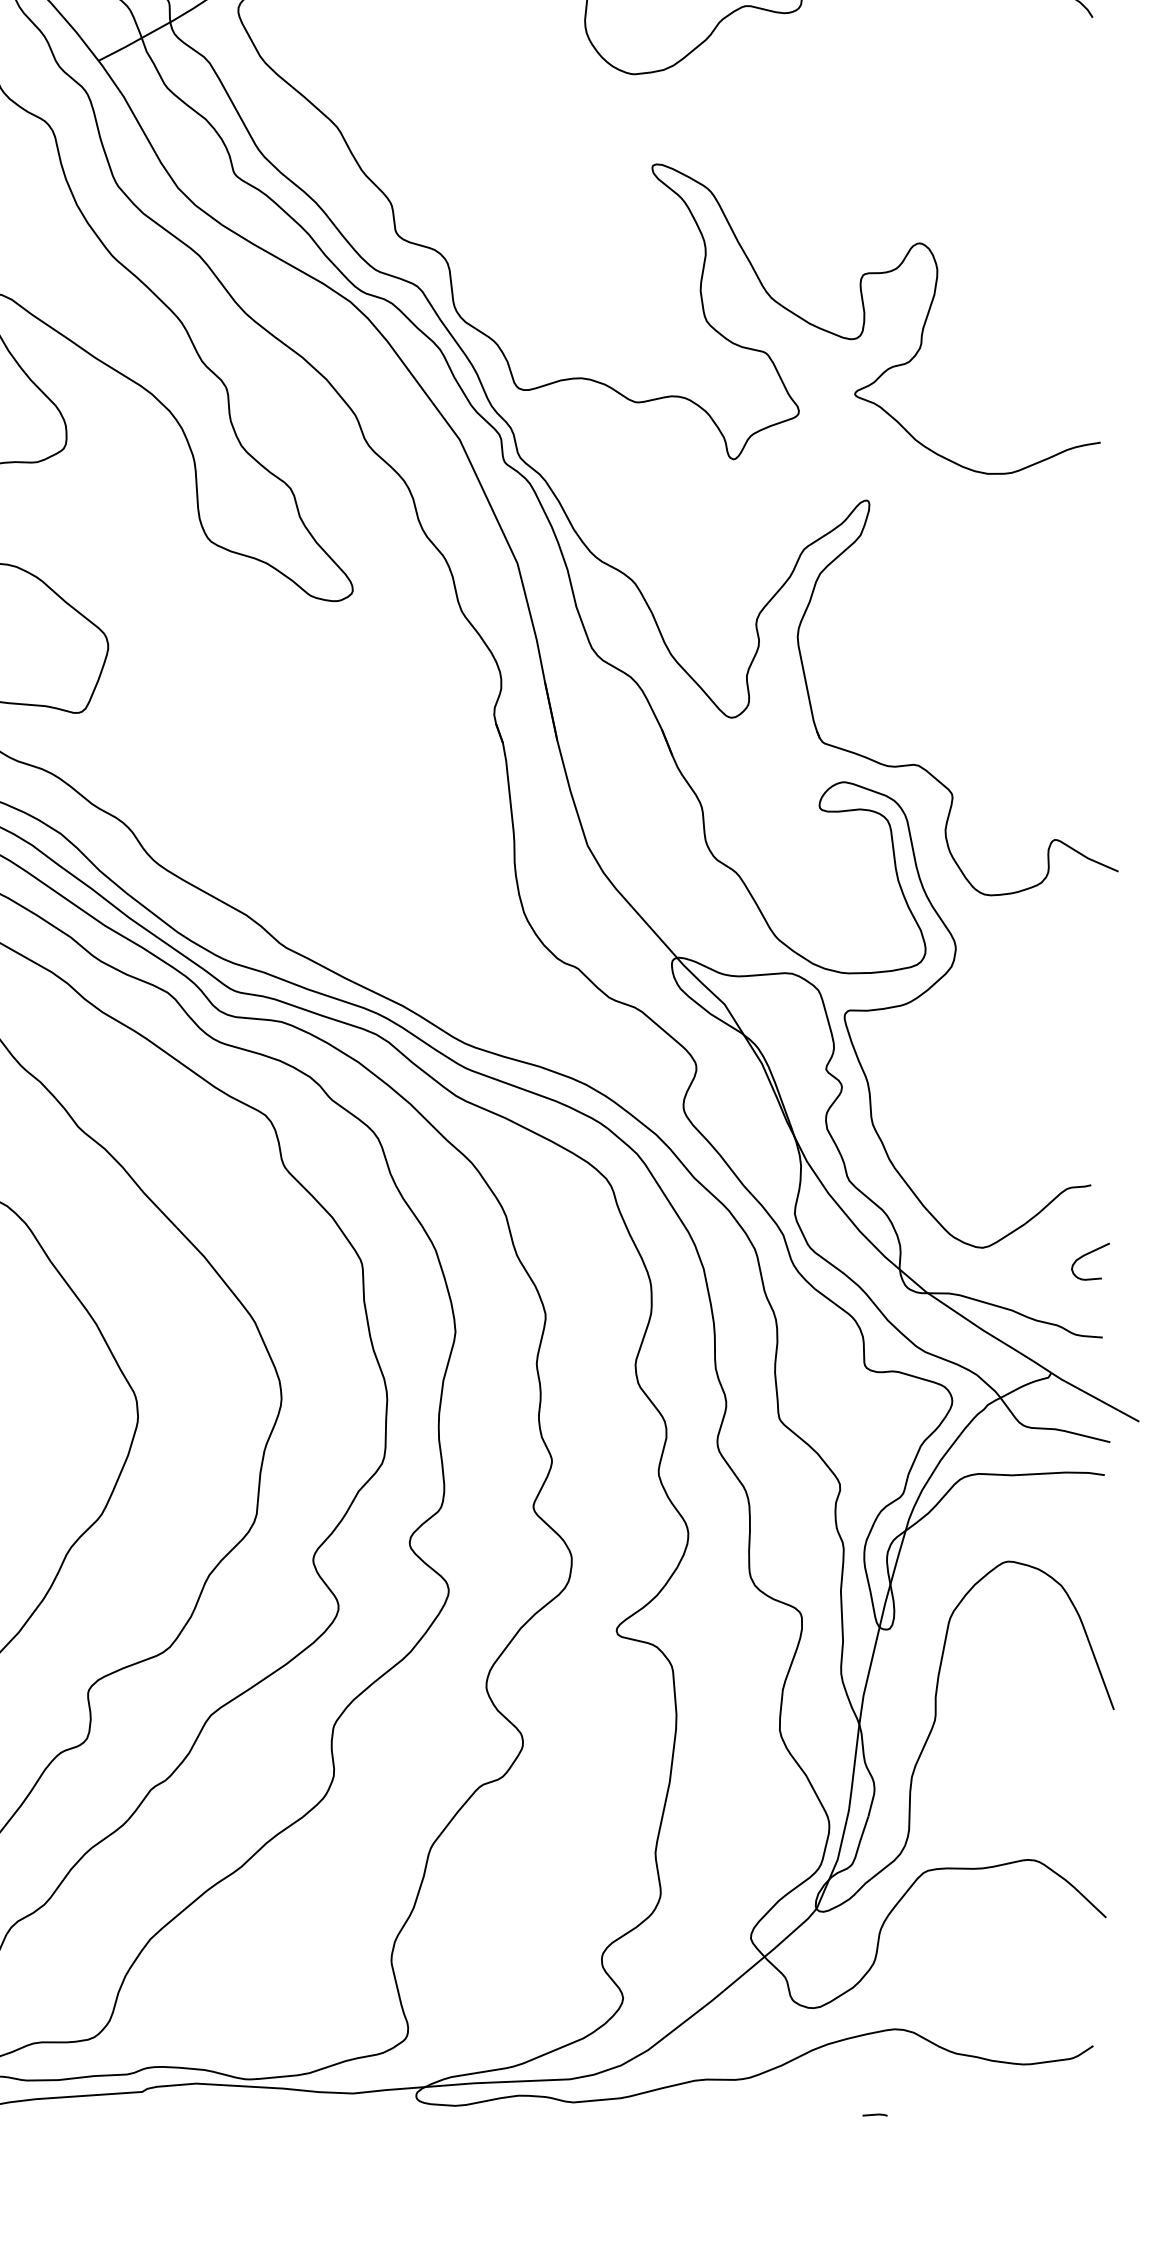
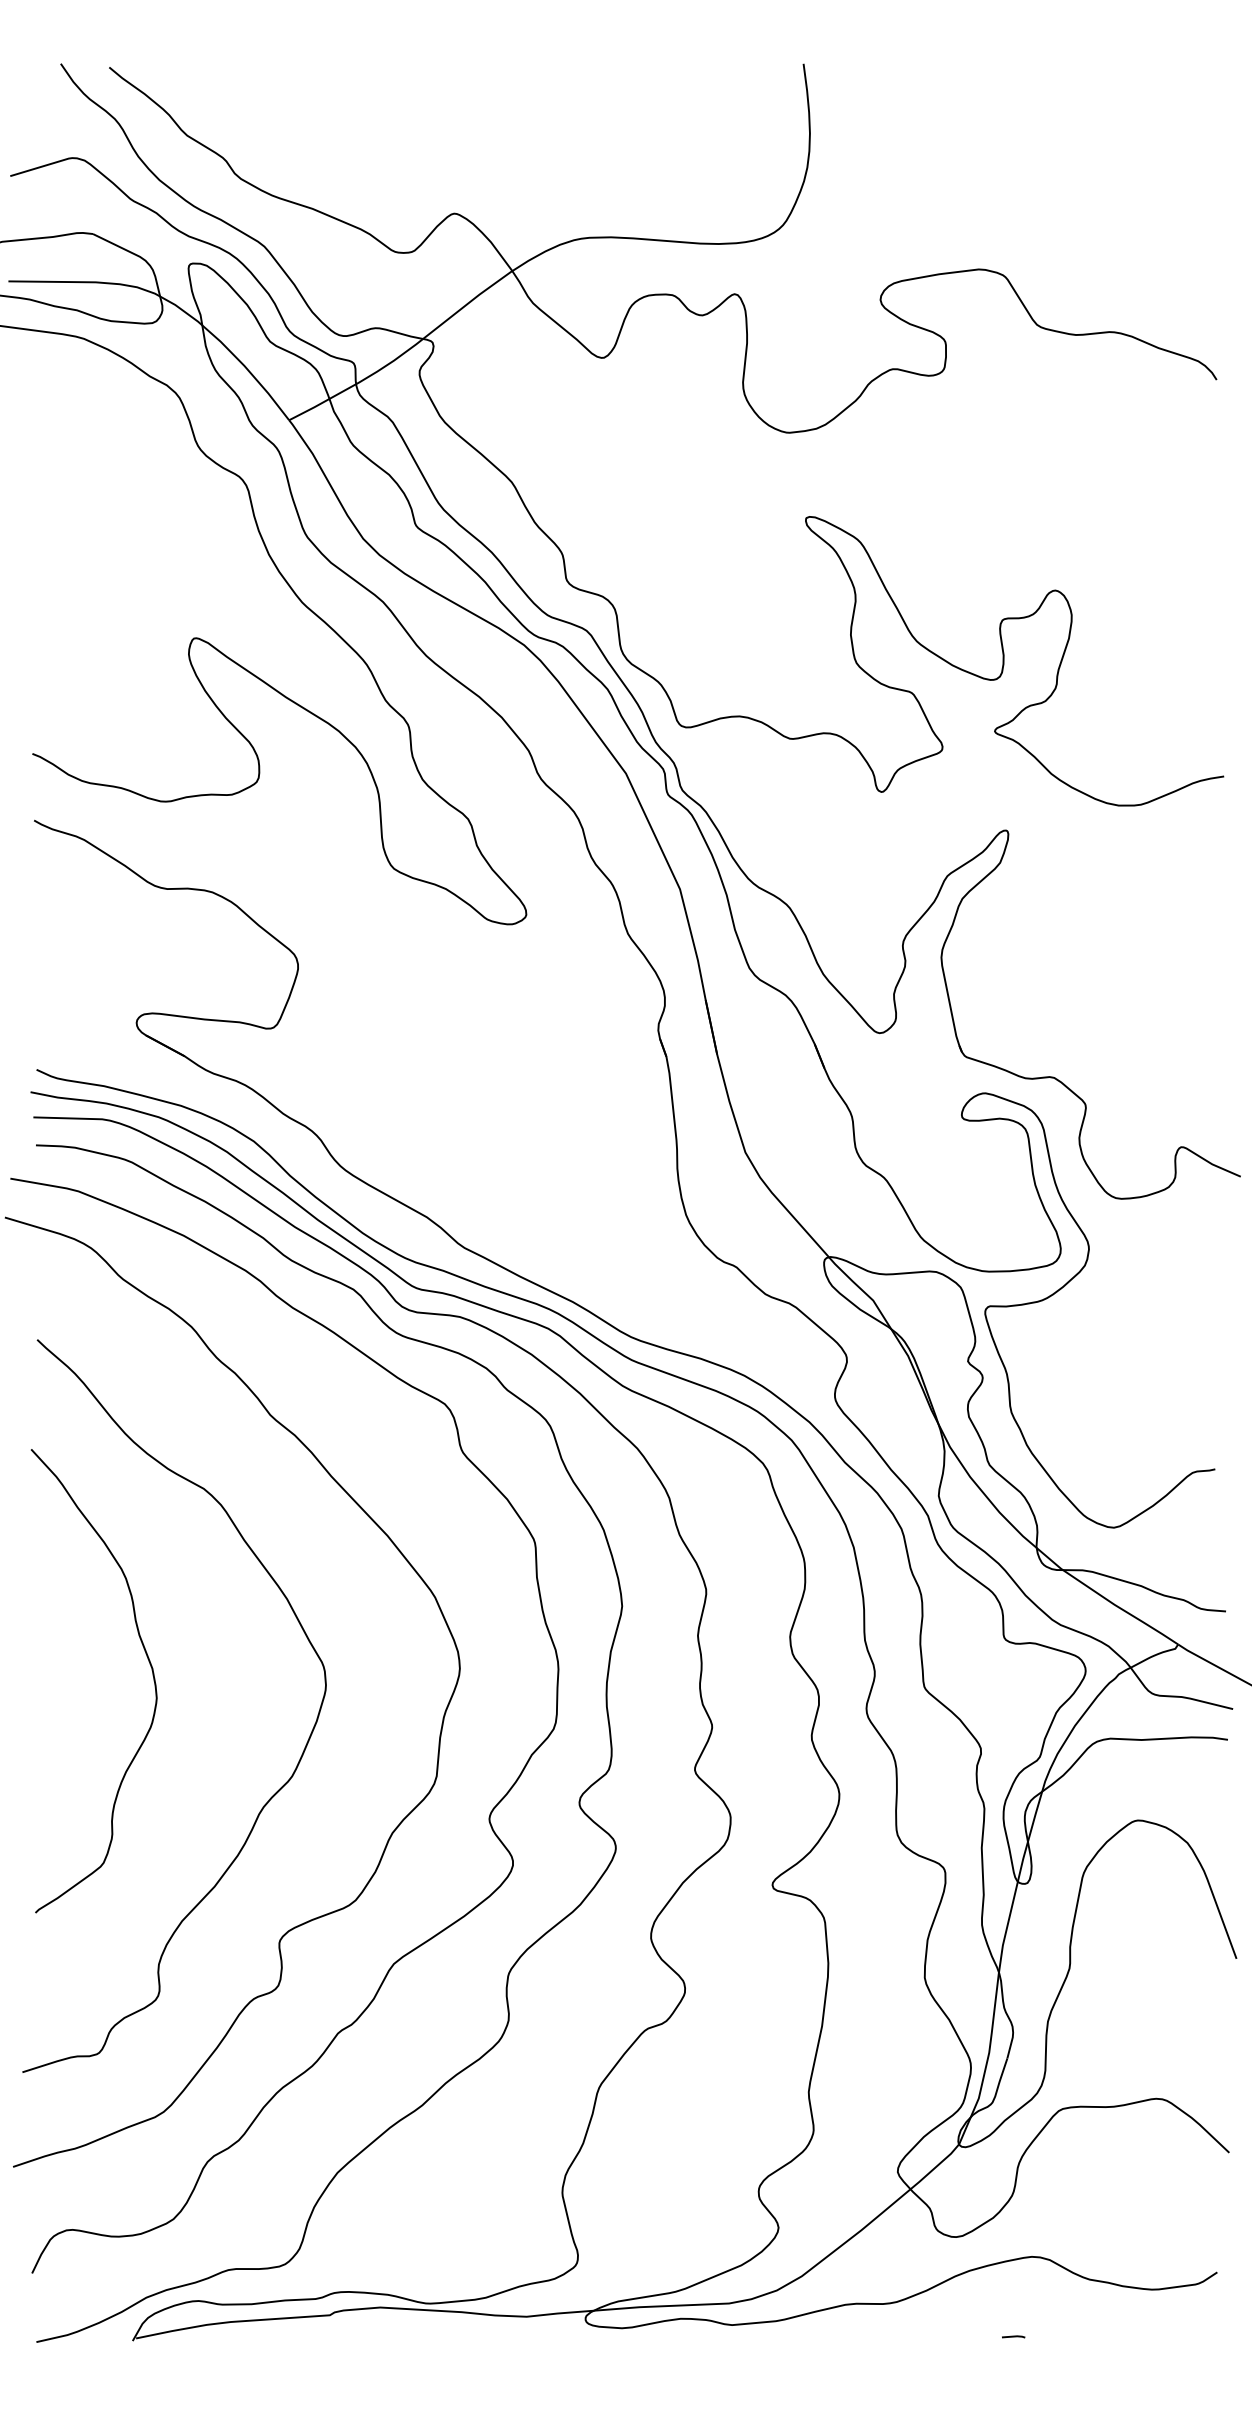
curve: (1087, 1255) -> (1211, 1534), removed

